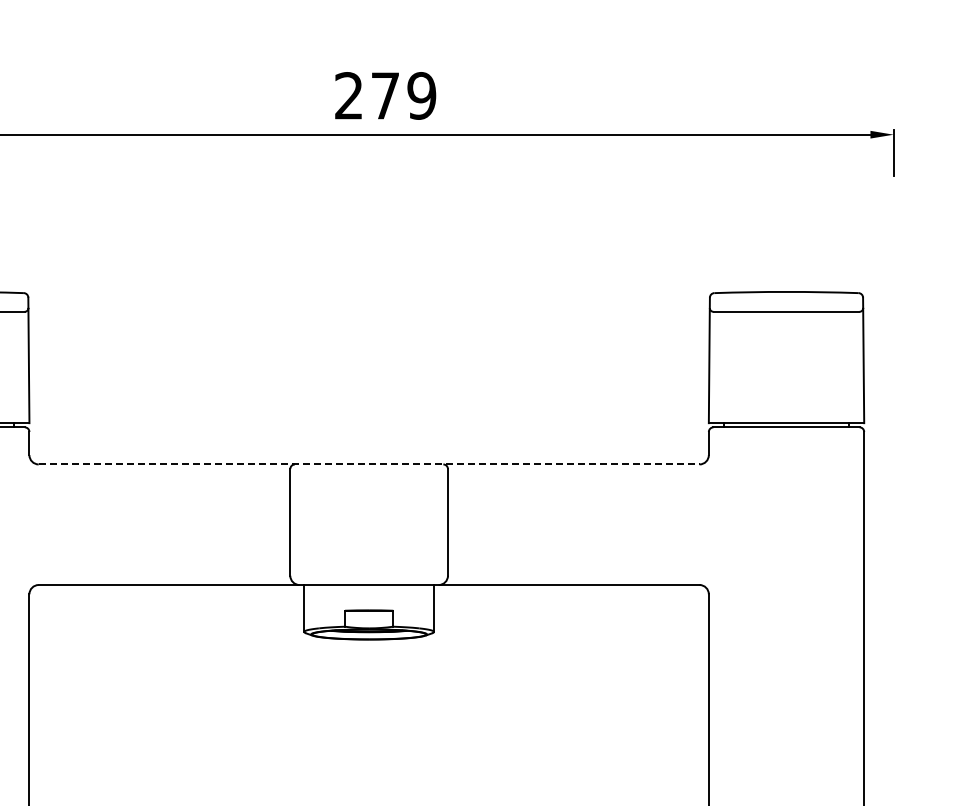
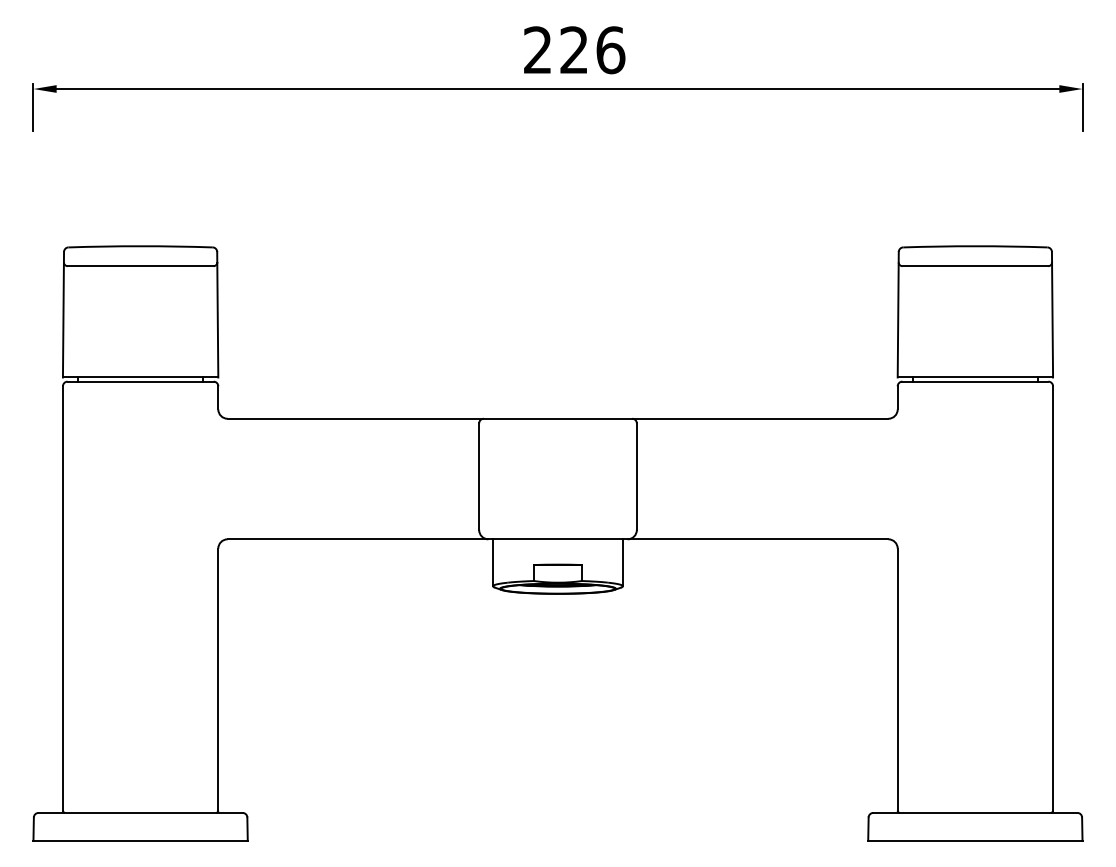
text: (403, 96) -> (592, 50), 279 -> 226
line: (369, 464) -> (558, 418), dashed -> solid

